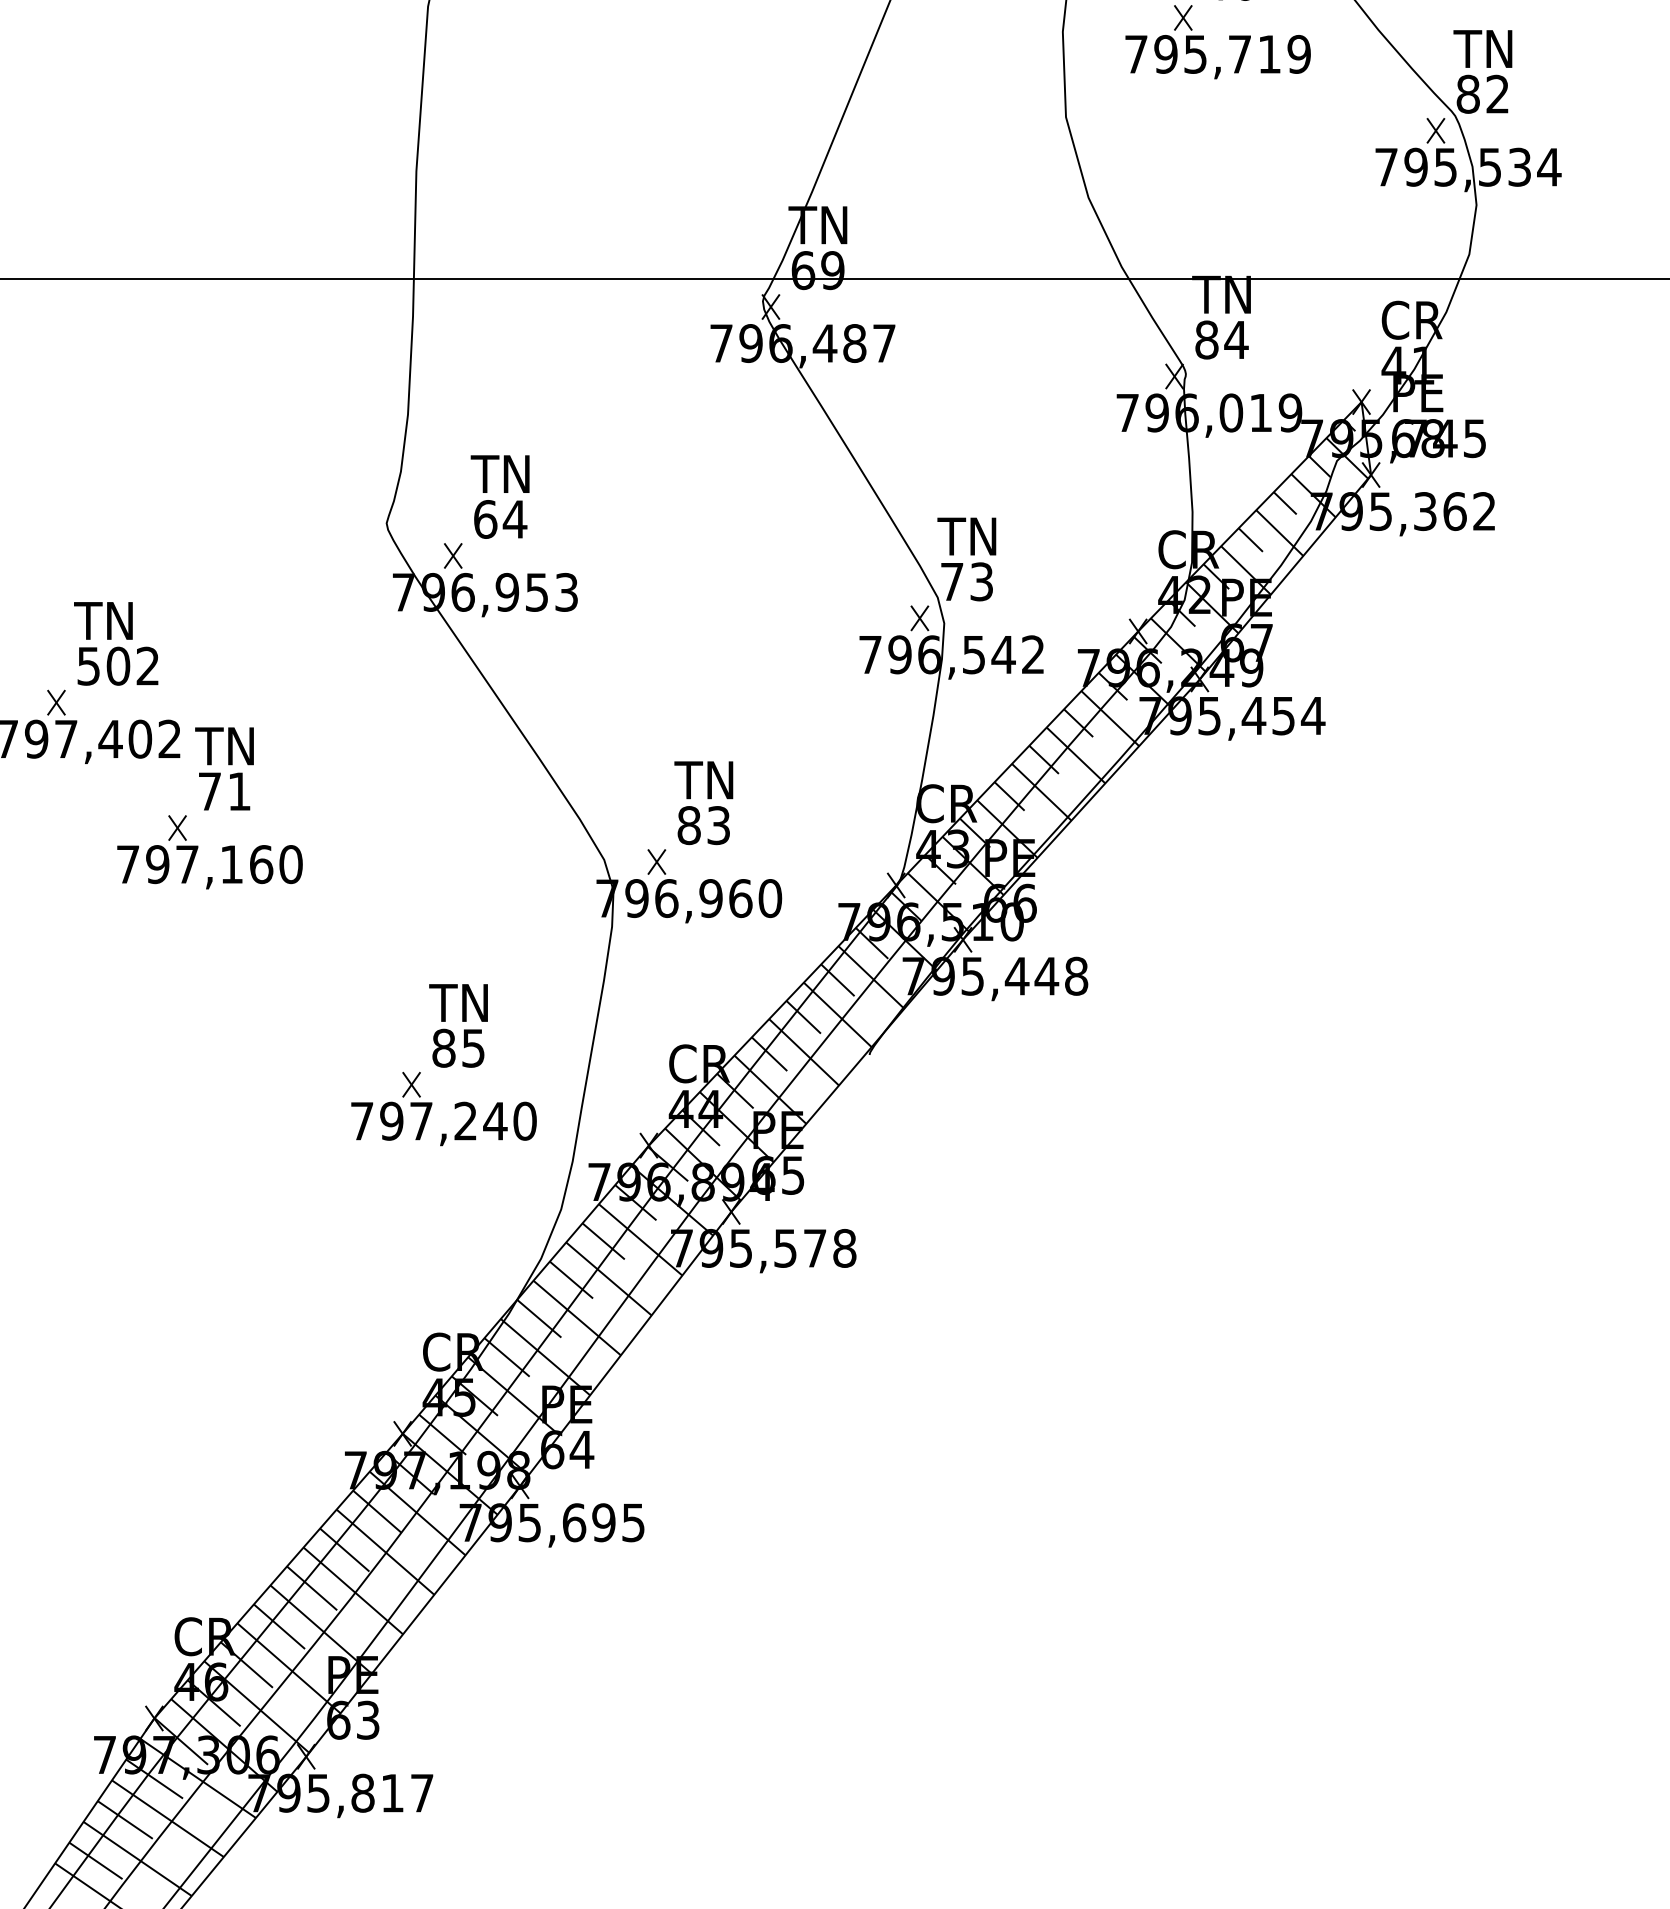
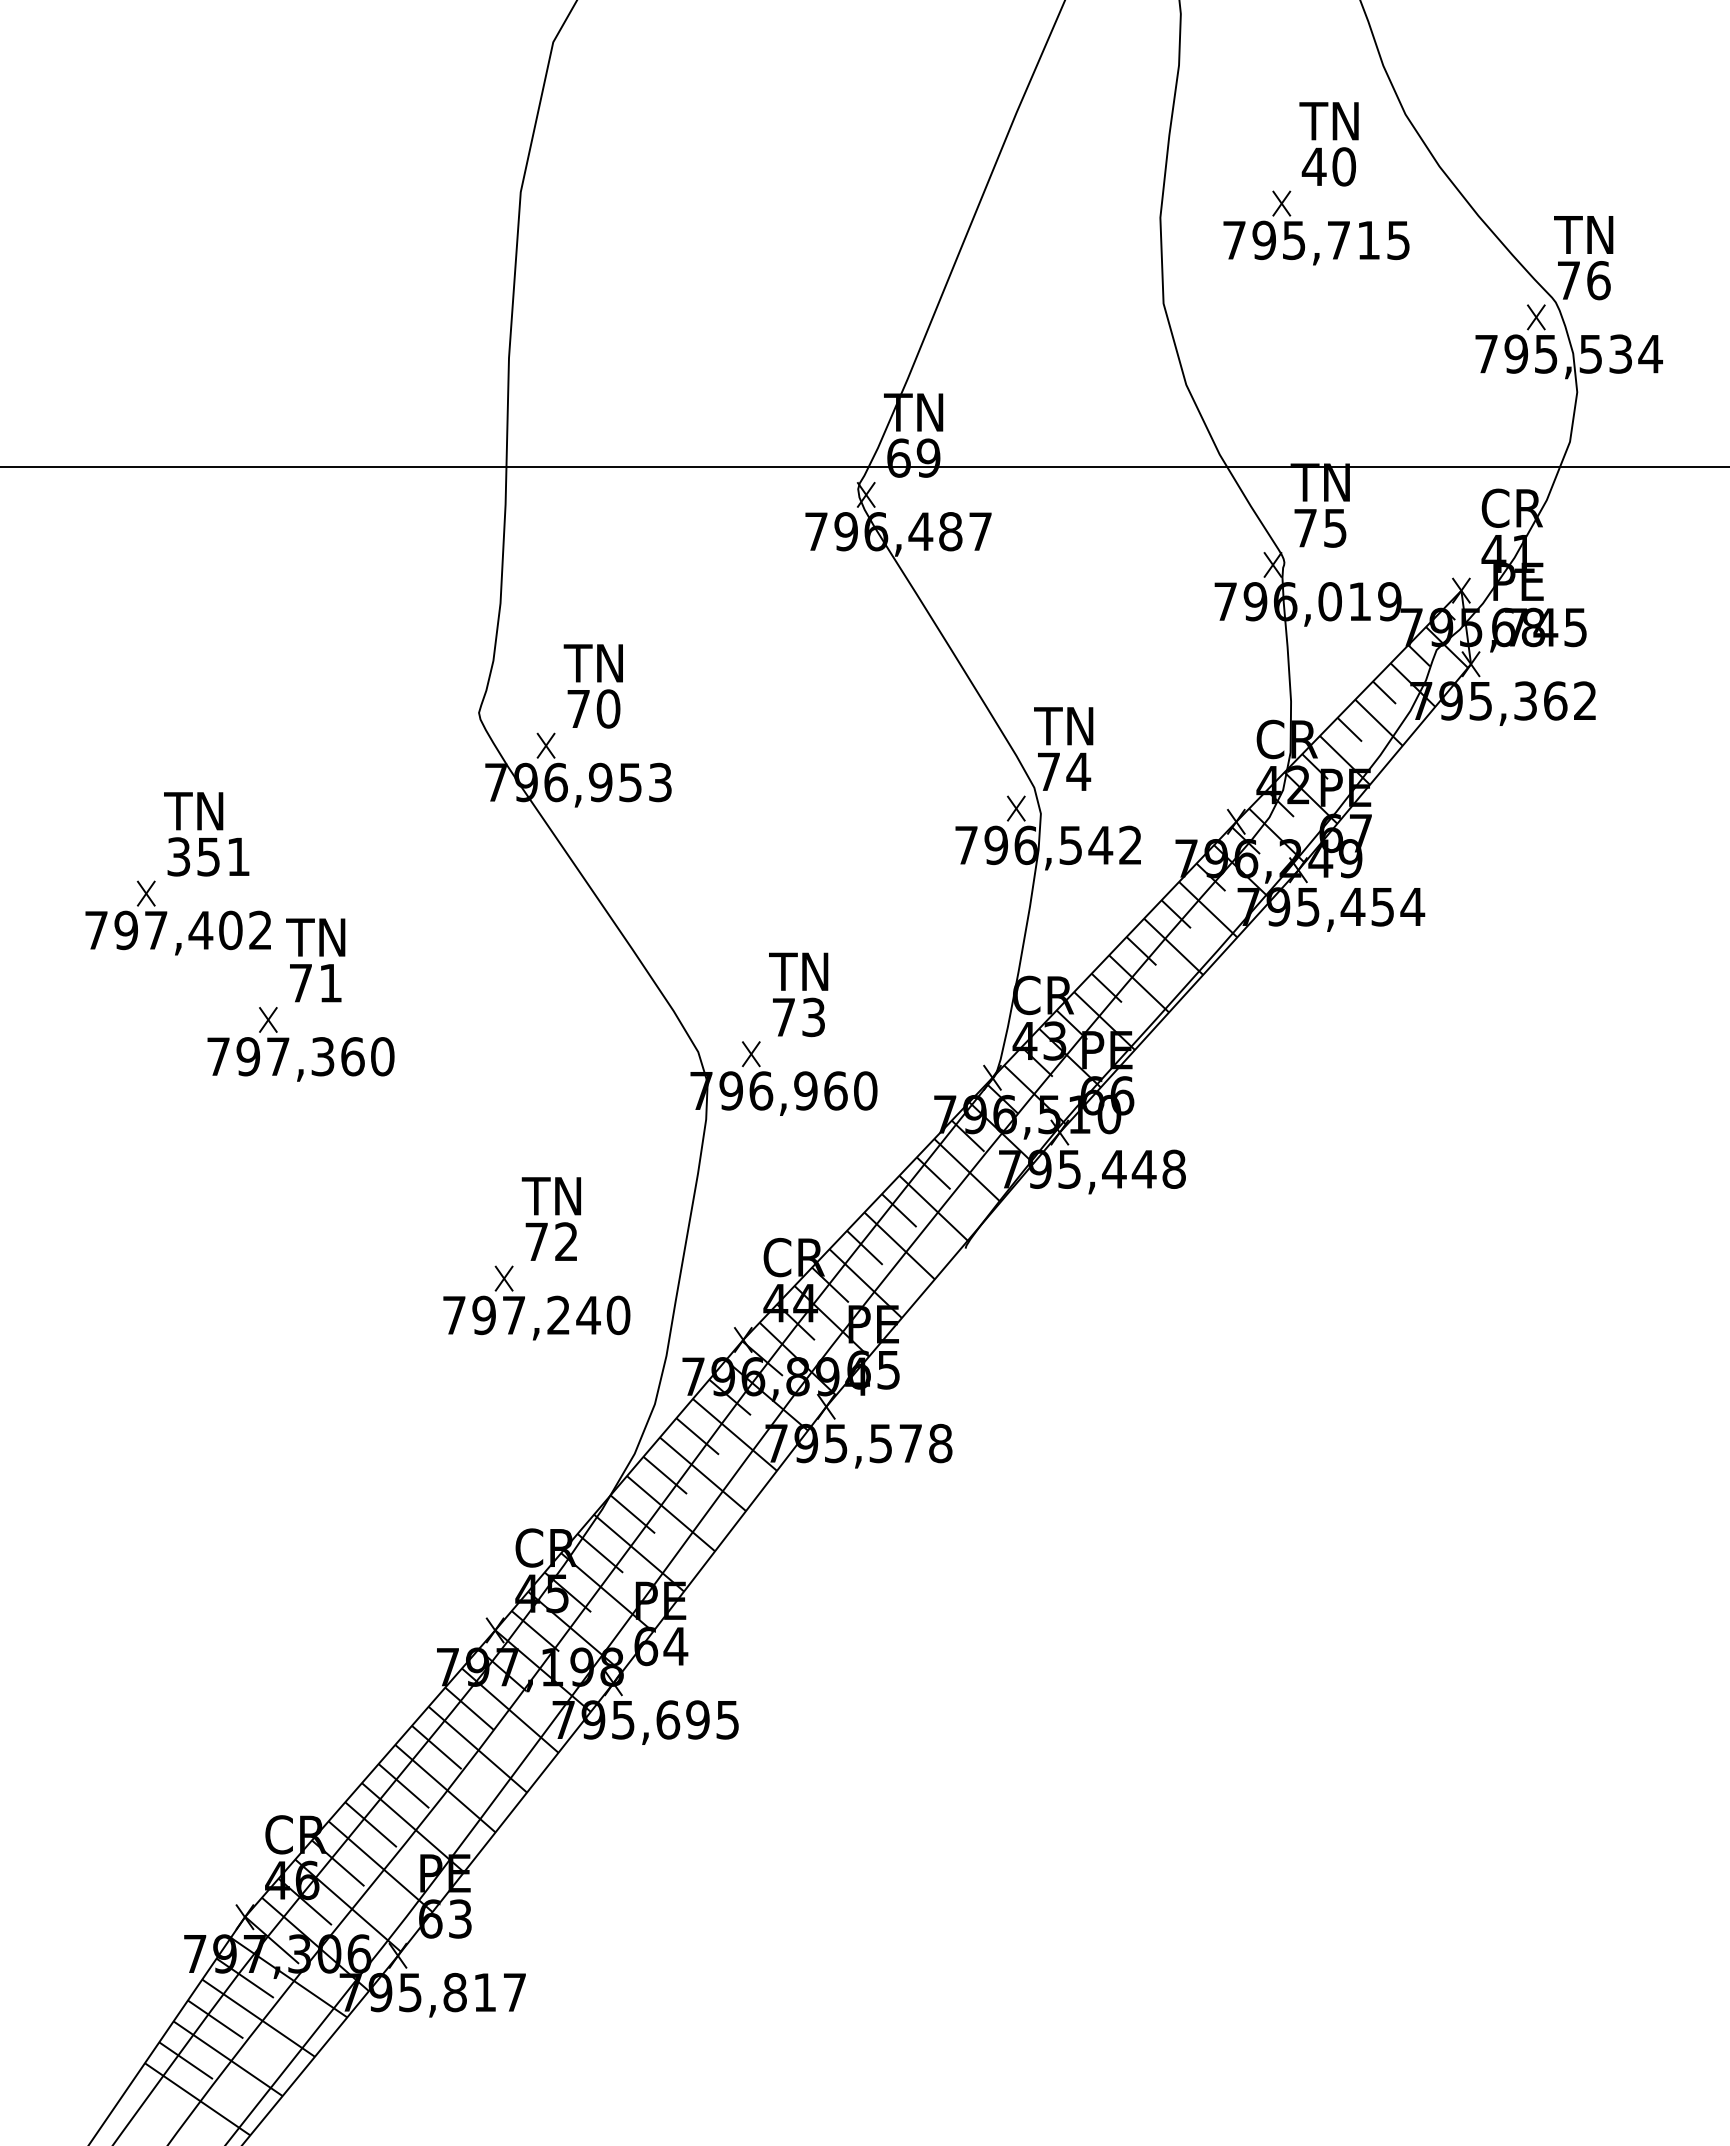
text: (1299, 53) -> (1398, 239), 795,719 -> 795,715
text: (1482, 94) -> (1583, 280), 82 -> 76
text: (1221, 339) -> (1320, 527), 84 -> 75
text: (500, 518) -> (593, 708), 64 -> 70
text: (981, 581) -> (1078, 771), 73 -> 74
text: (118, 665) -> (208, 856), 502 -> 351
text: (688, 825) -> (783, 1017), 83 -> 73
text: (231, 864) -> (322, 1056), 797,160 -> 797,360
text: (458, 1047) -> (551, 1241), 85 -> 72

